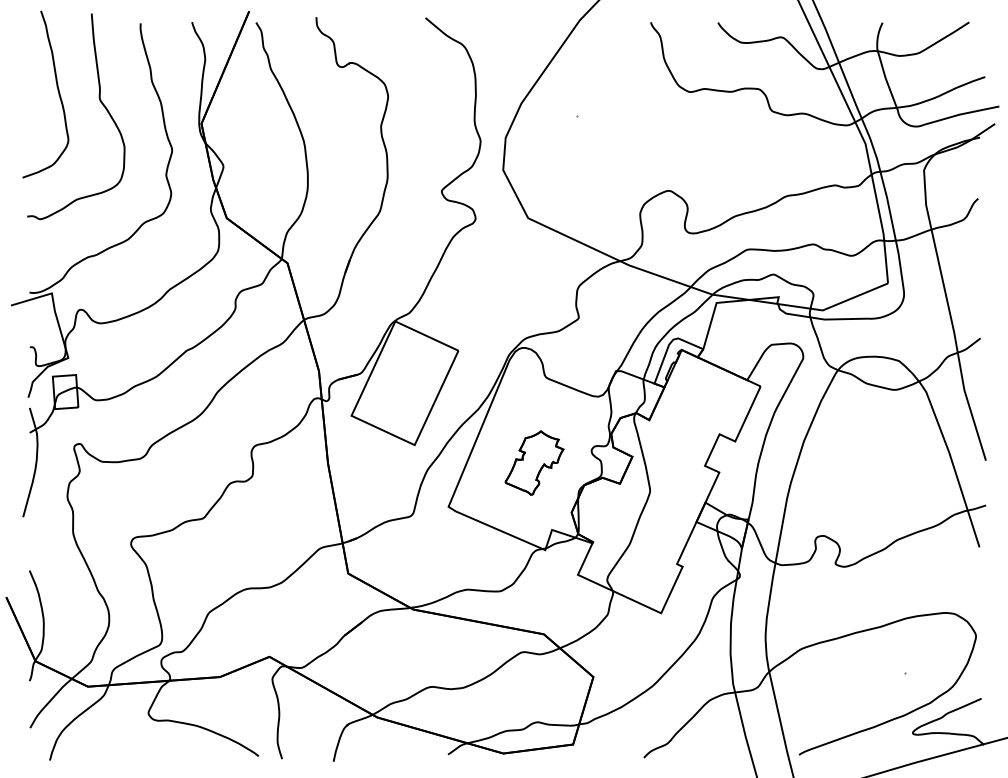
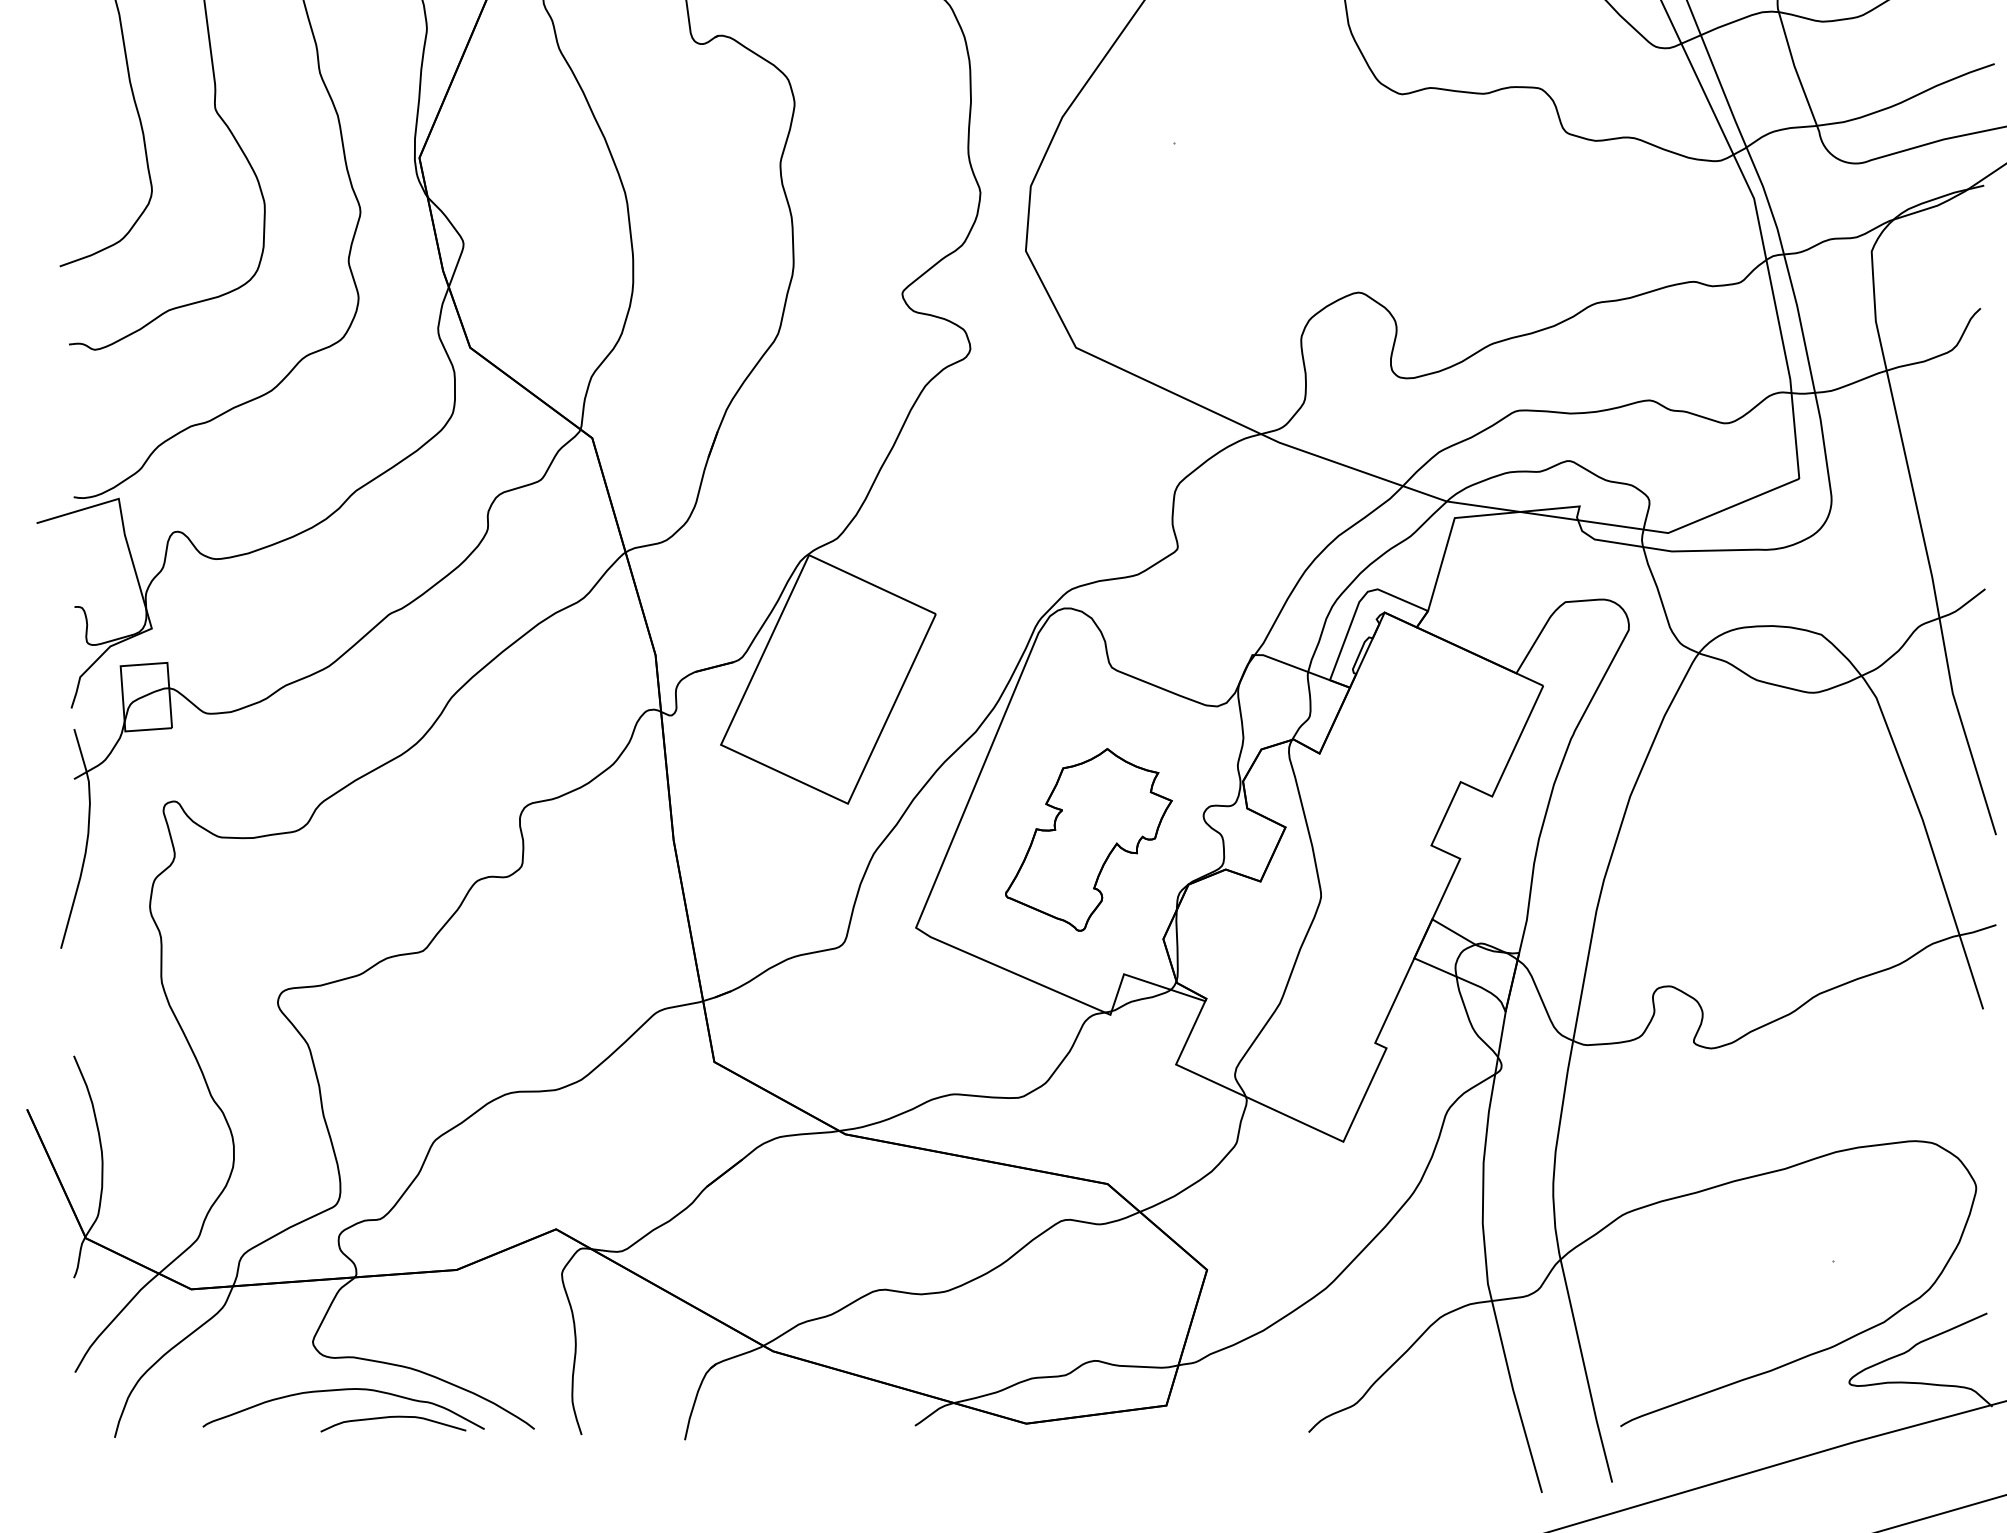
part: (534, 462) -> (1088, 838), size x1.43
part: (163, 746) -> (343, 1409), added

